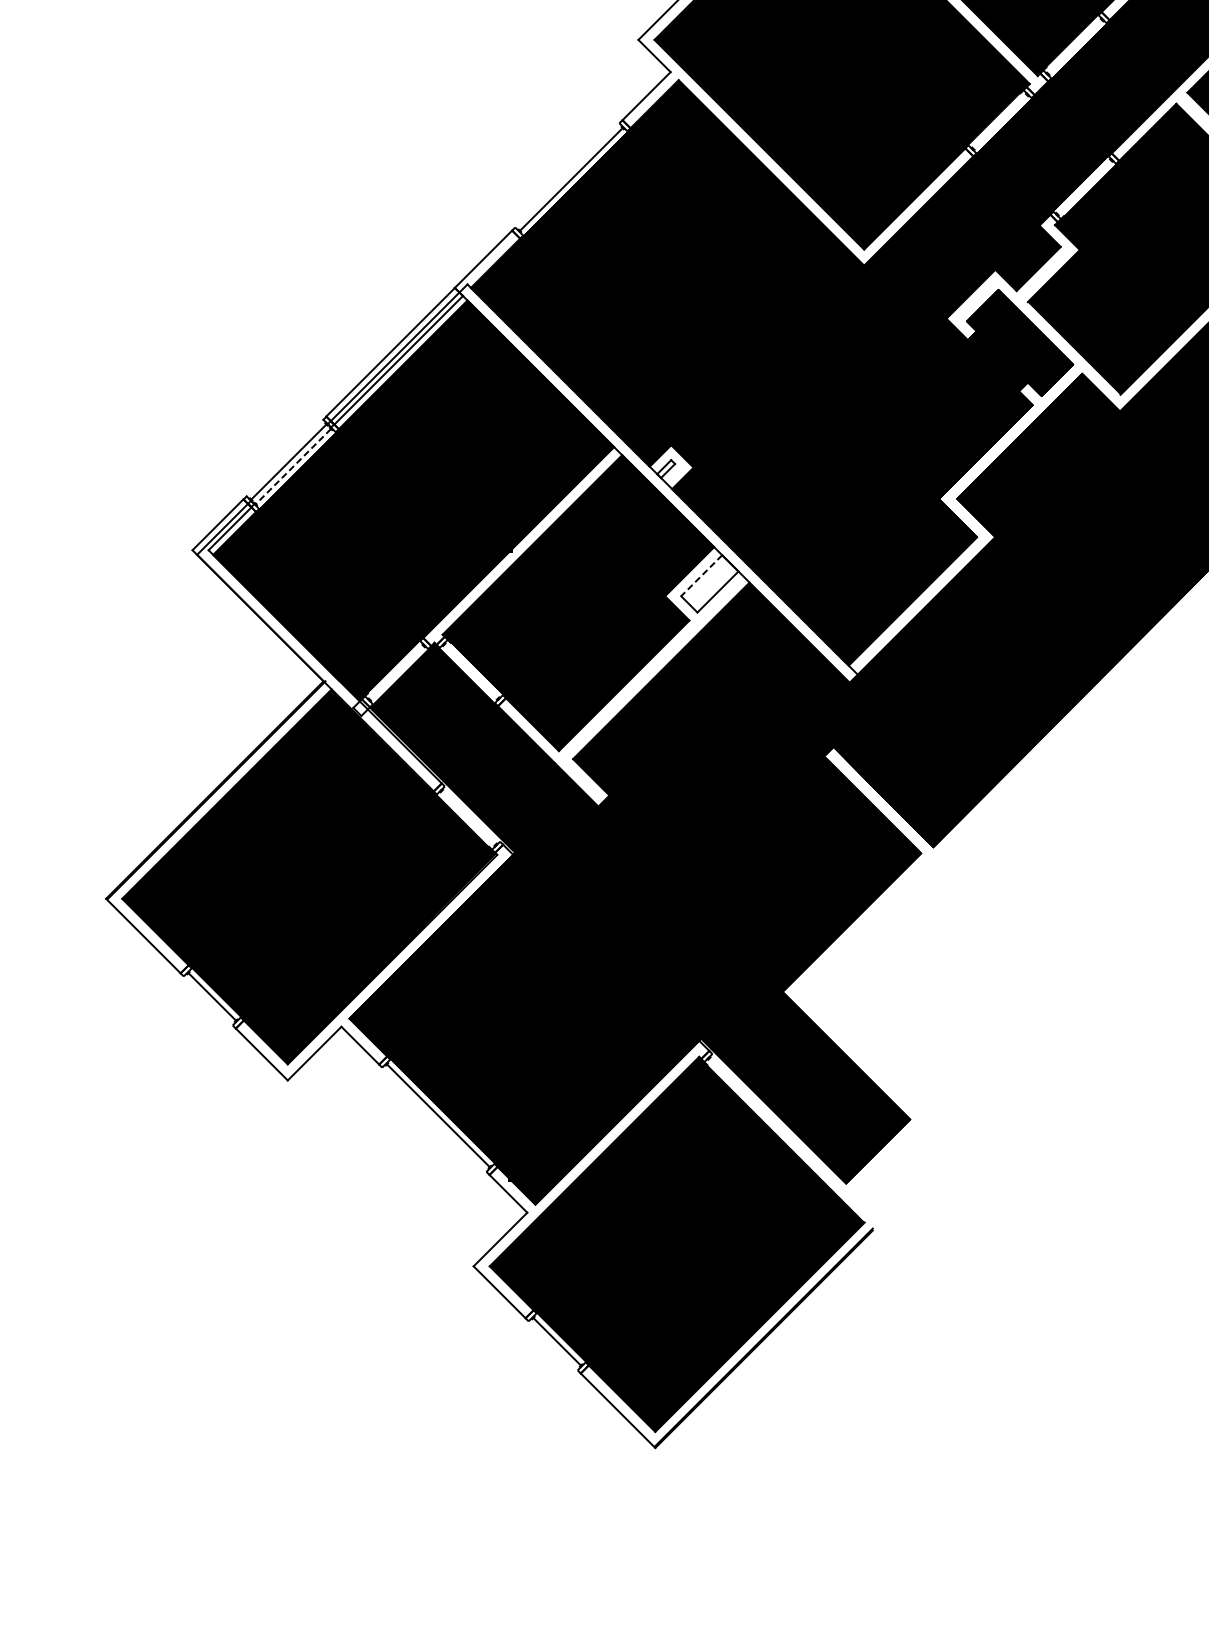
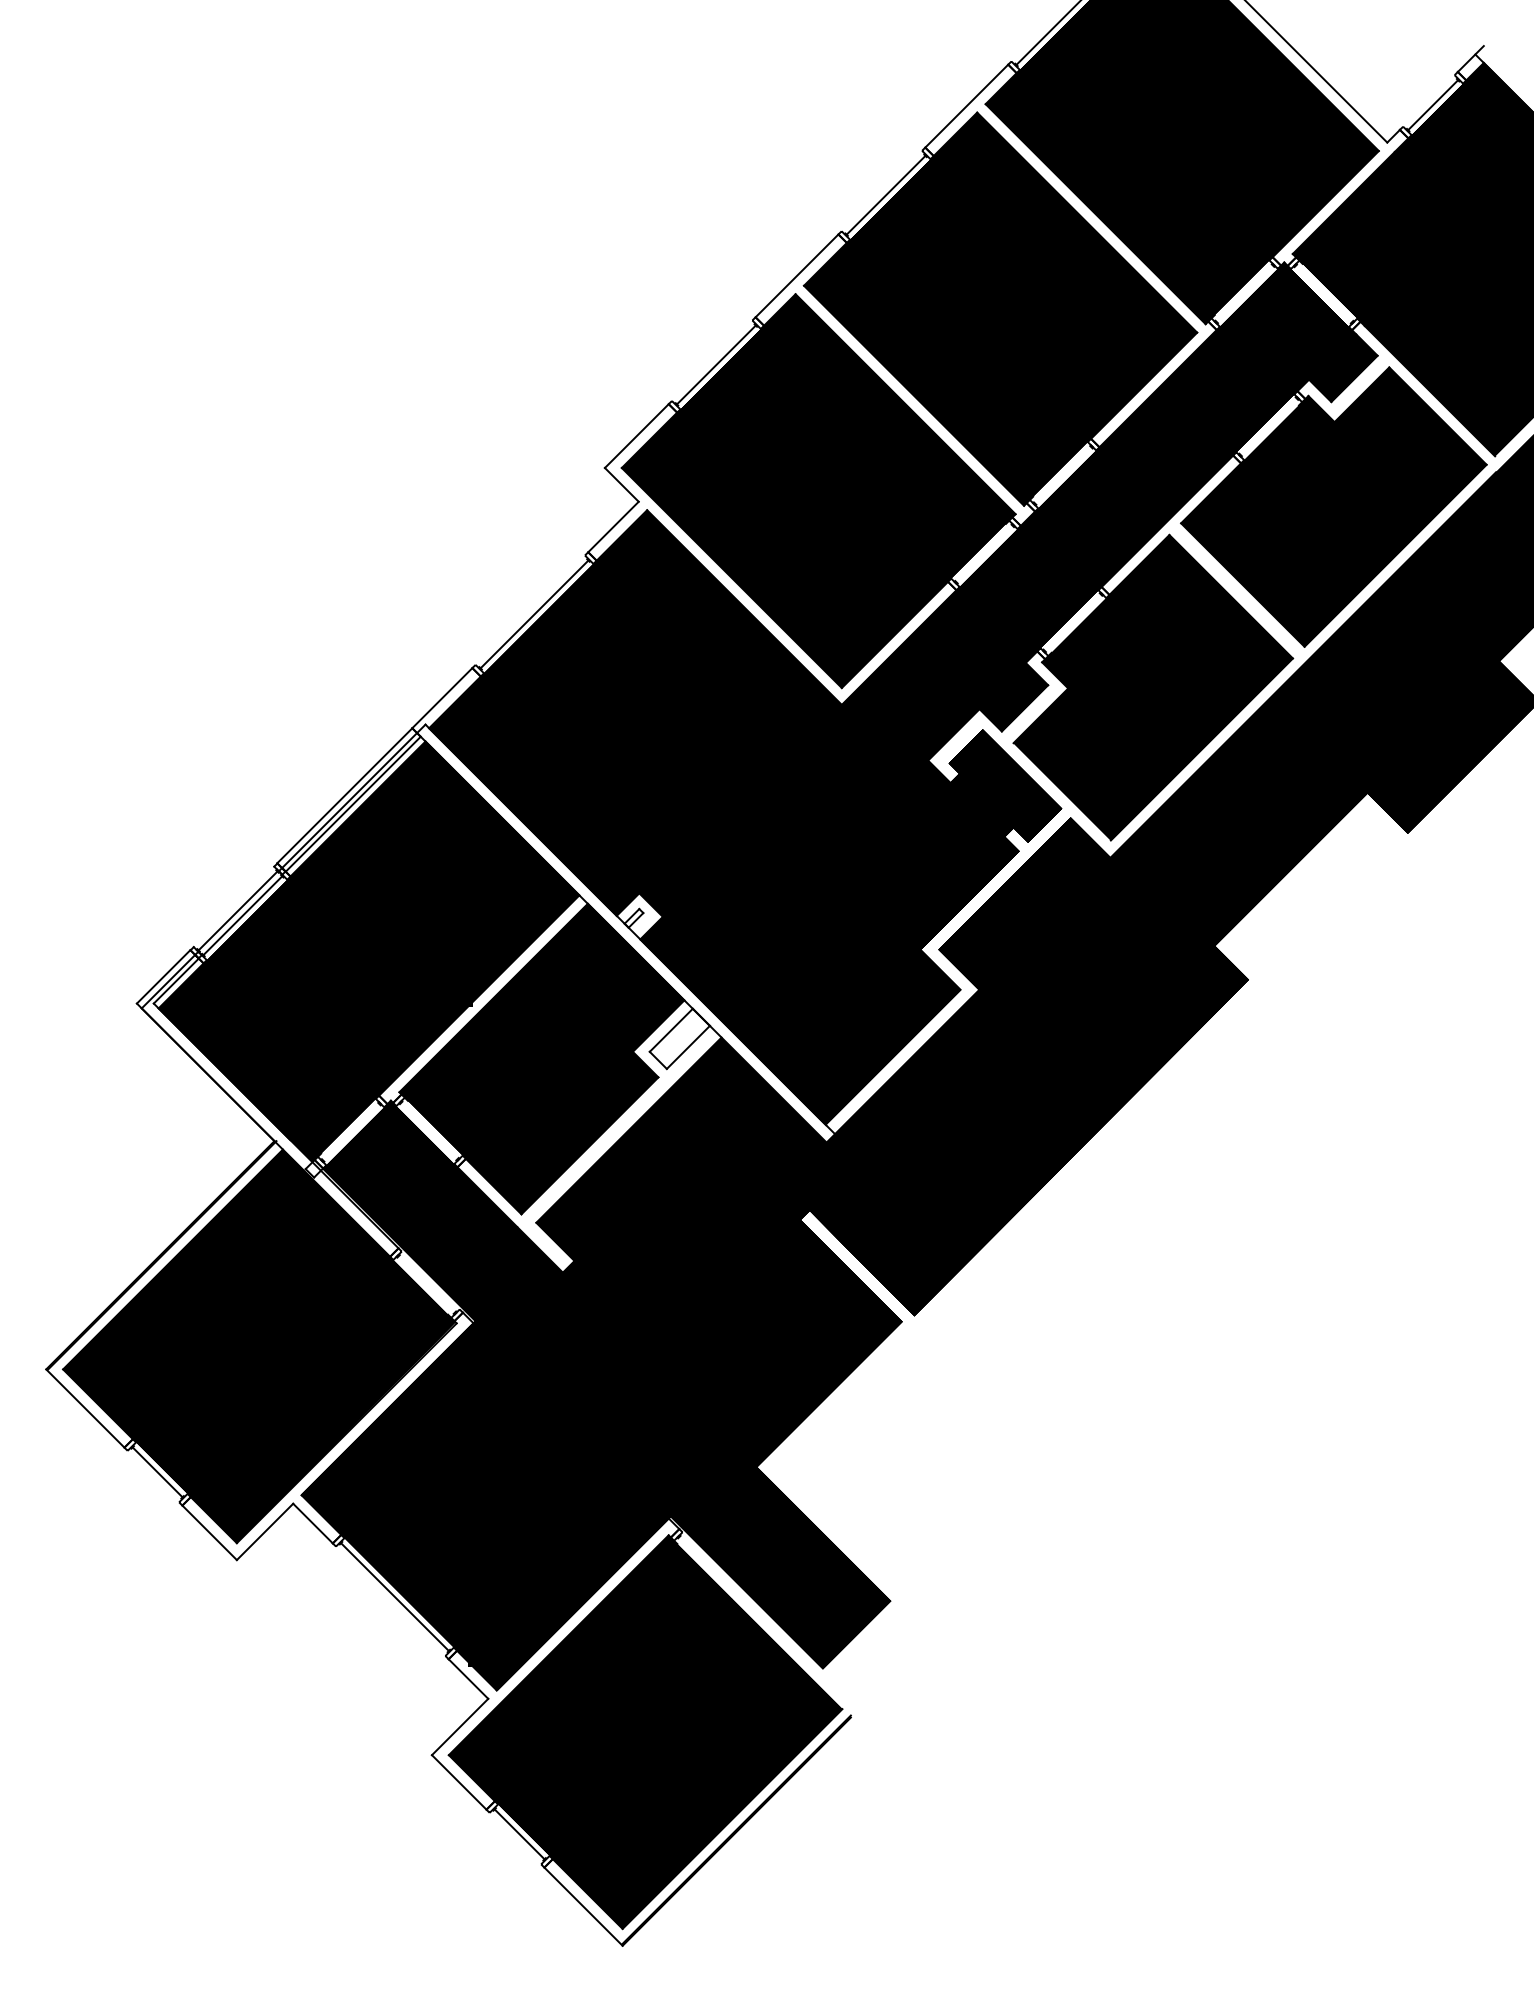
line: (293, 466) -> (242, 915), dashed -> solid
line: (700, 575) -> (670, 1030), dashed -> solid

